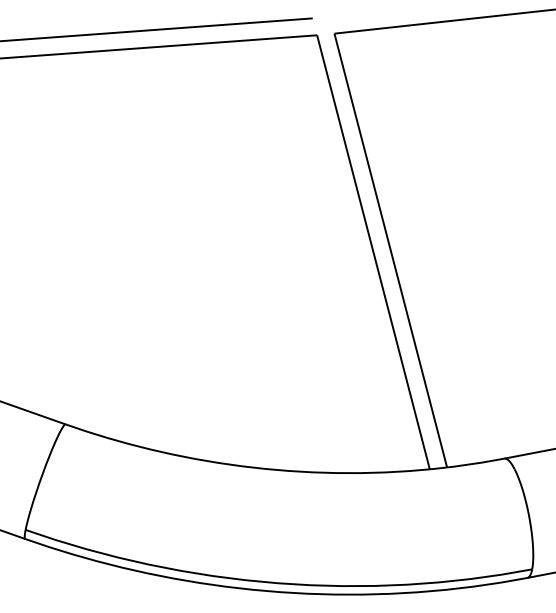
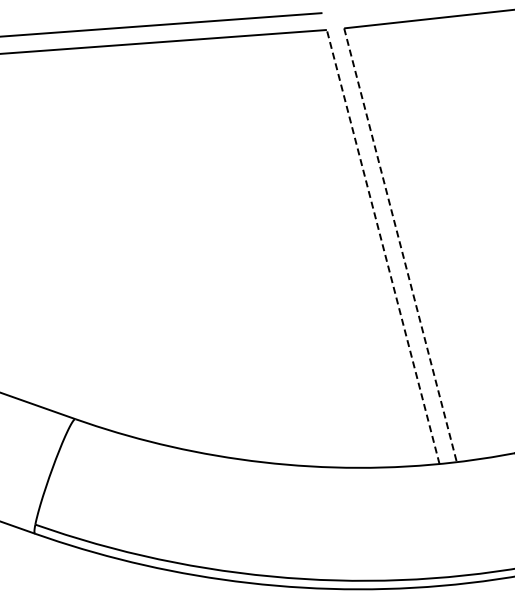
line: (373, 251) -> (383, 246), solid -> dashed
line: (390, 251) -> (400, 246), solid -> dashed

